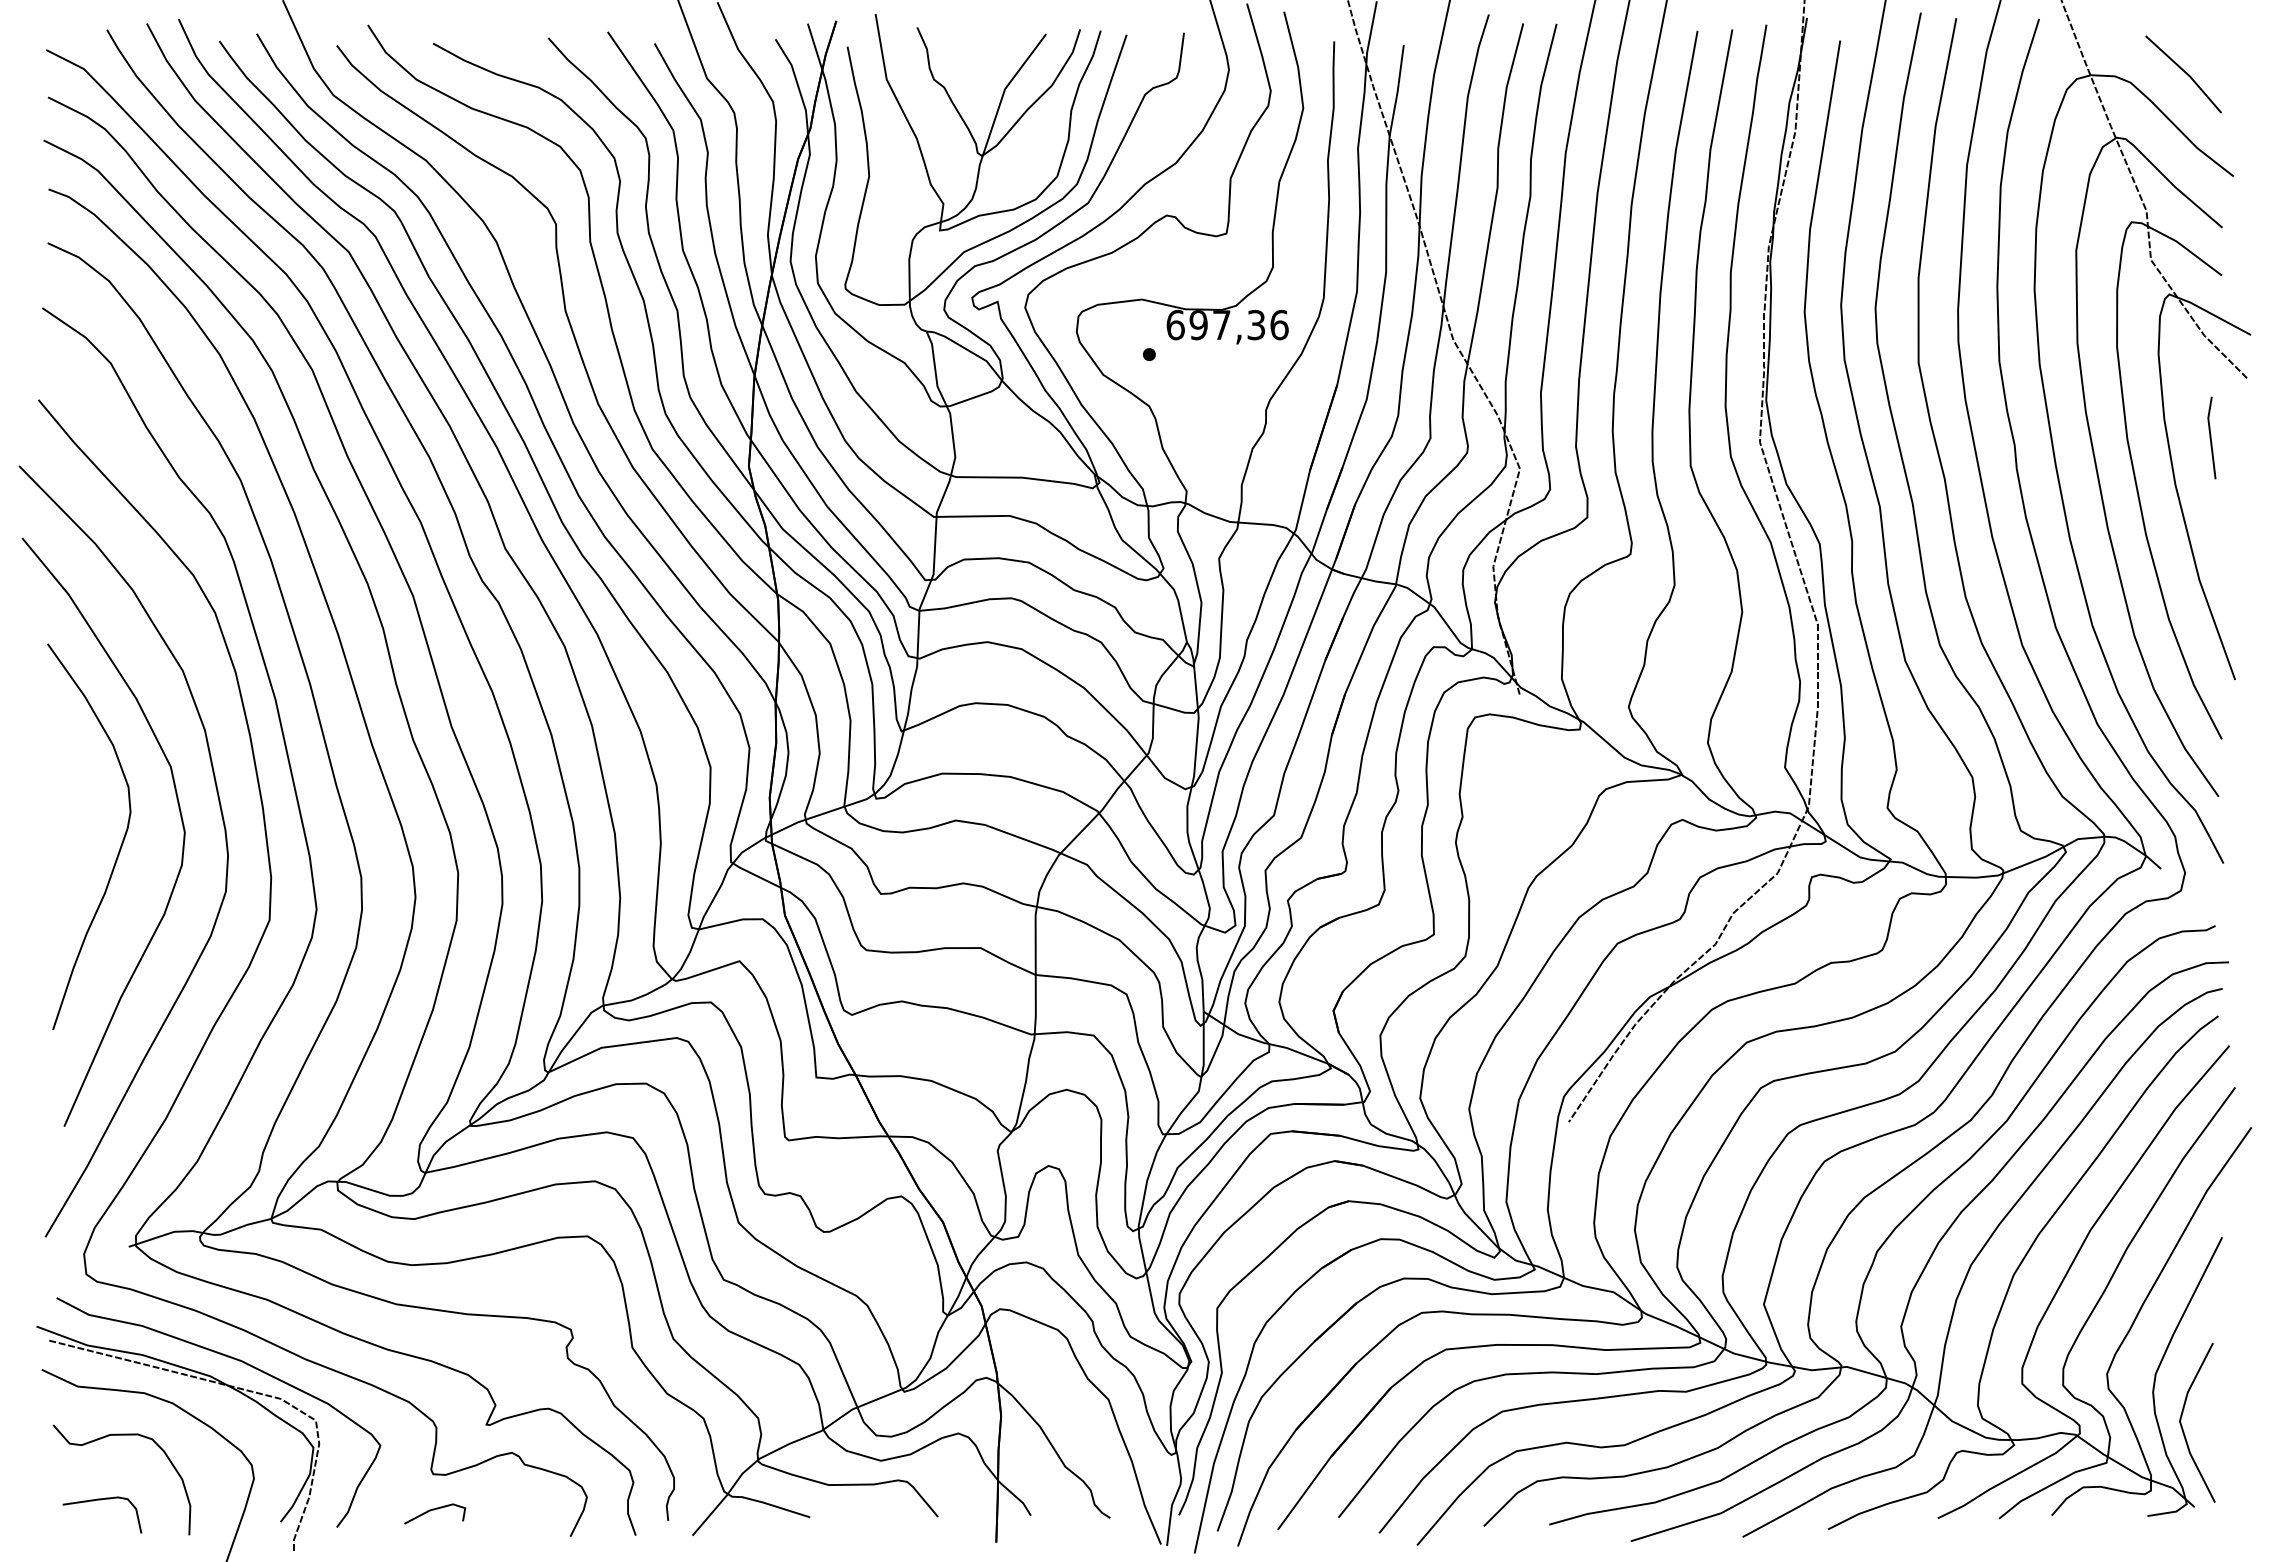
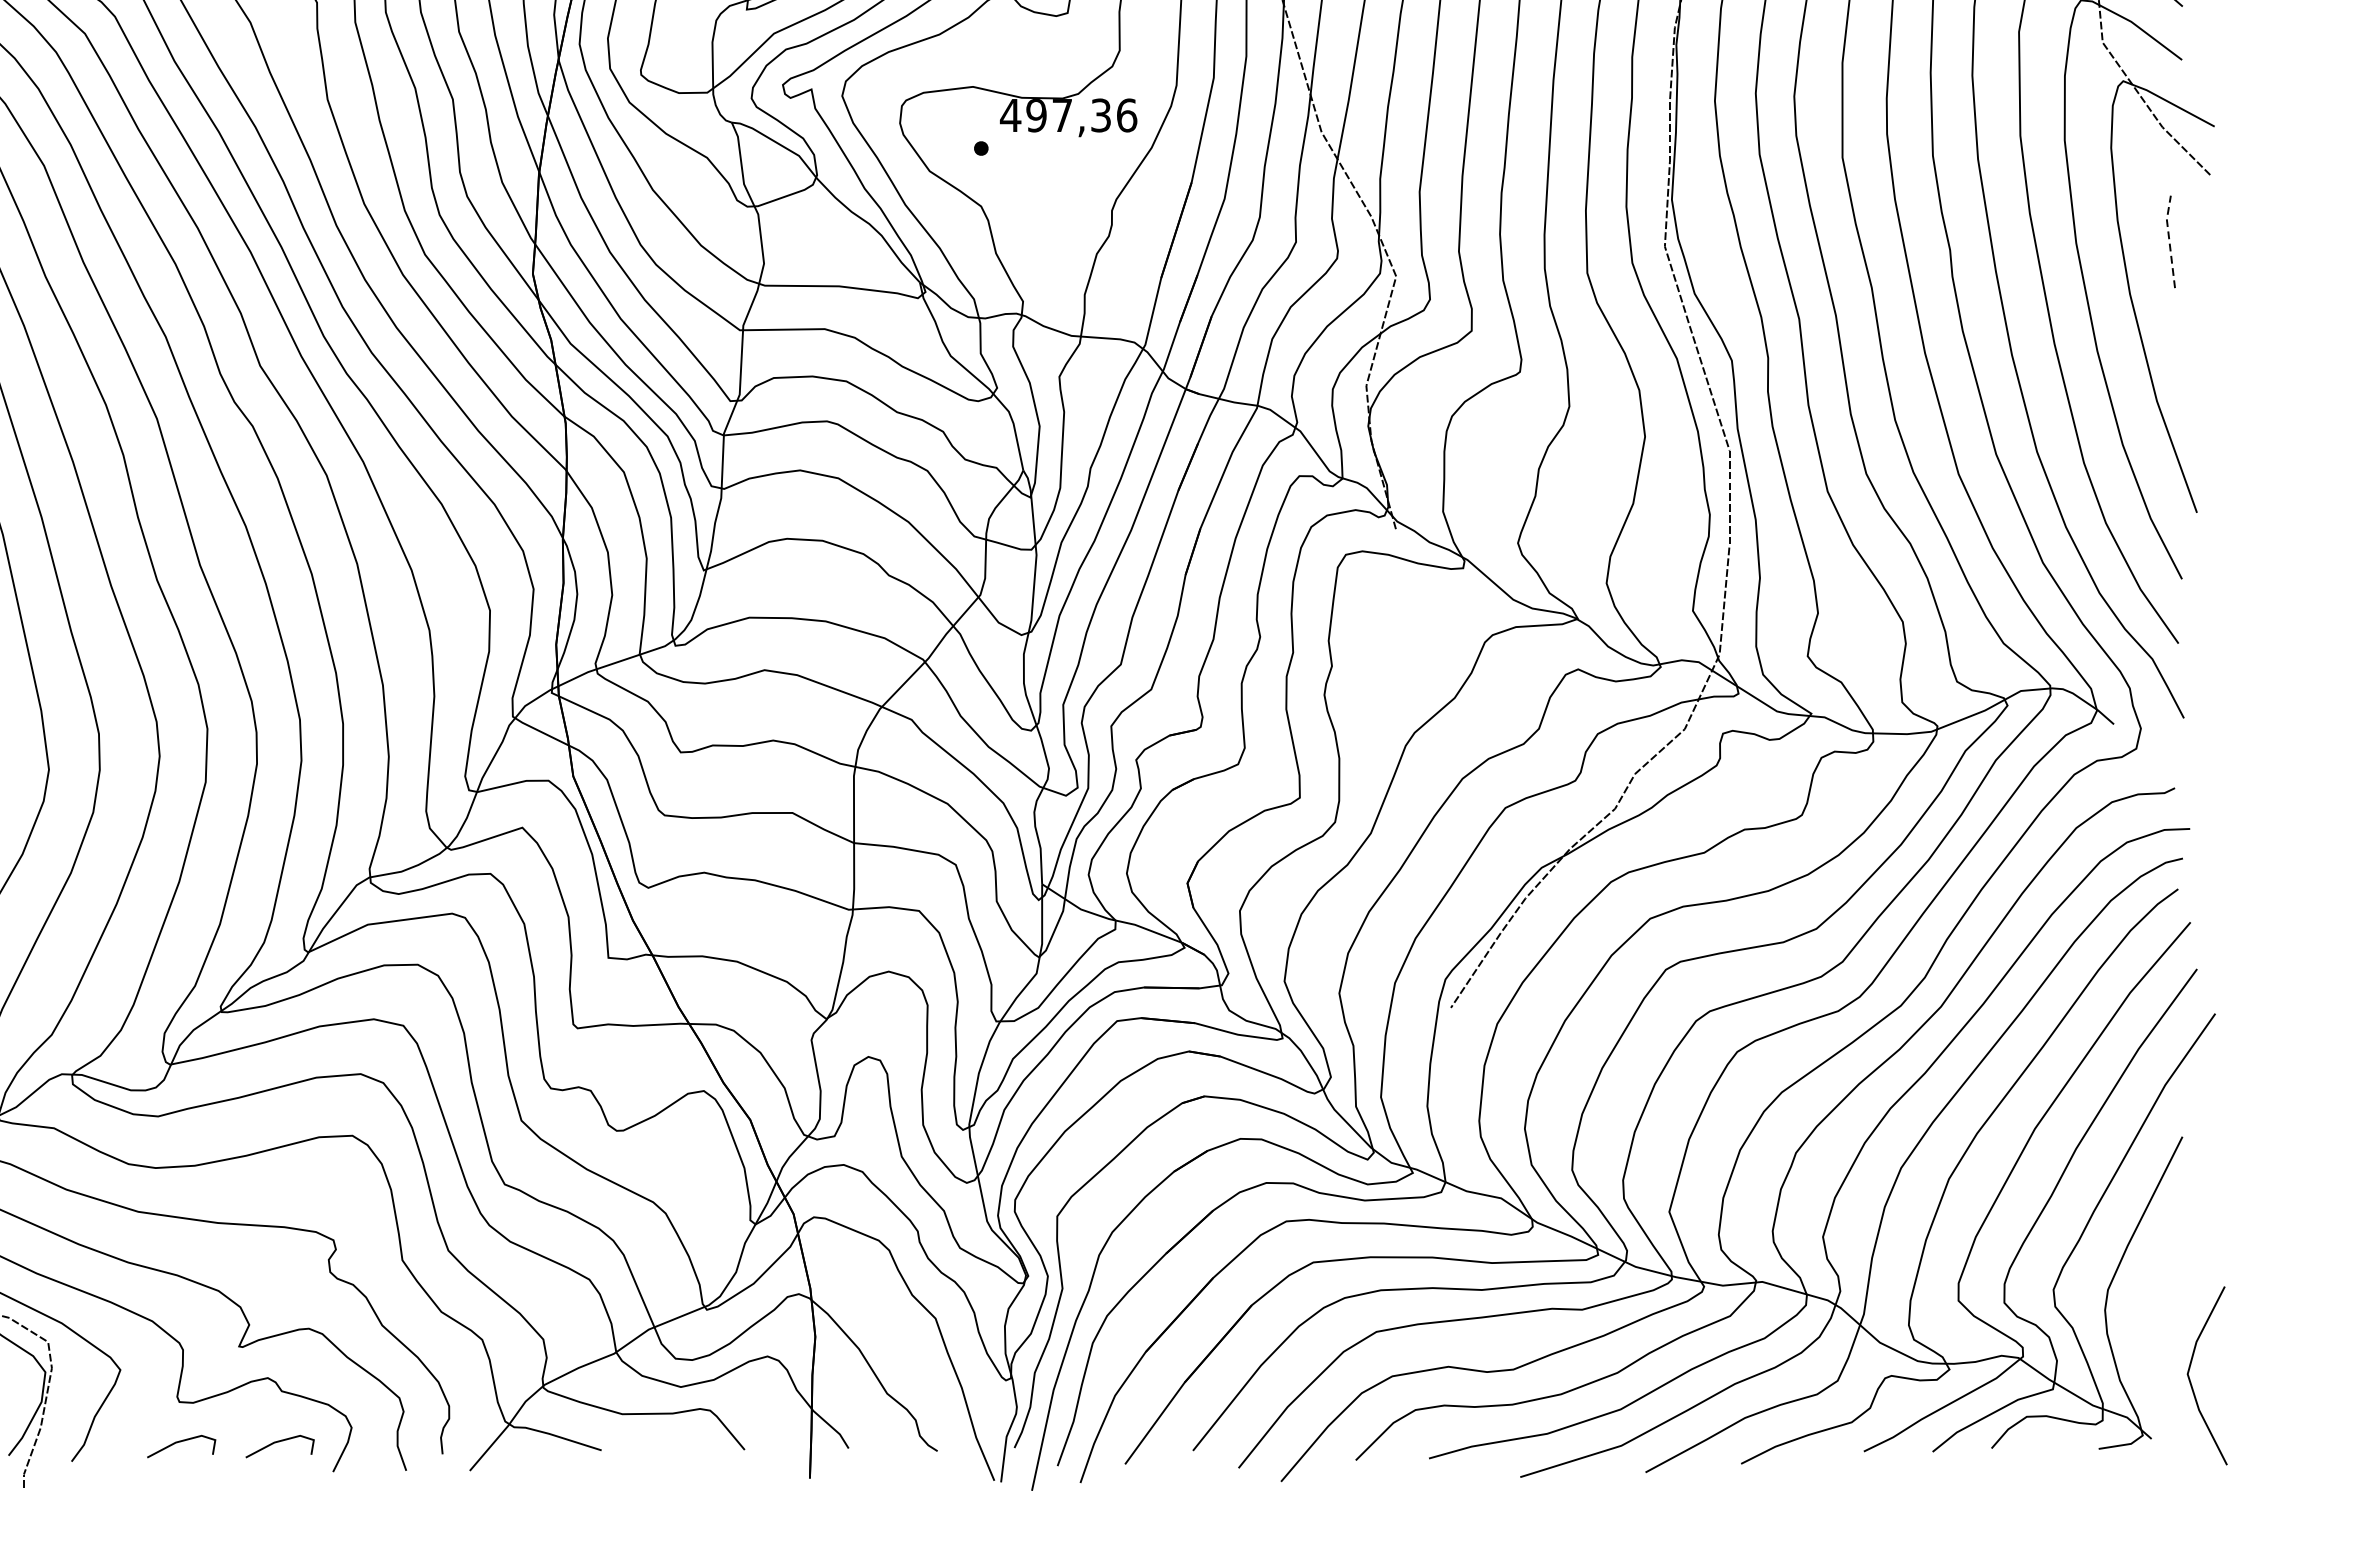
text: (1175, 324) -> (1010, 114), 697,36 -> 497,36
line: (2210, 436) -> (2169, 240), solid -> dashed
line: (2183, 1428) -> (2191, 1382), moved
line: (522, 1510) -> (279, 1442), added

